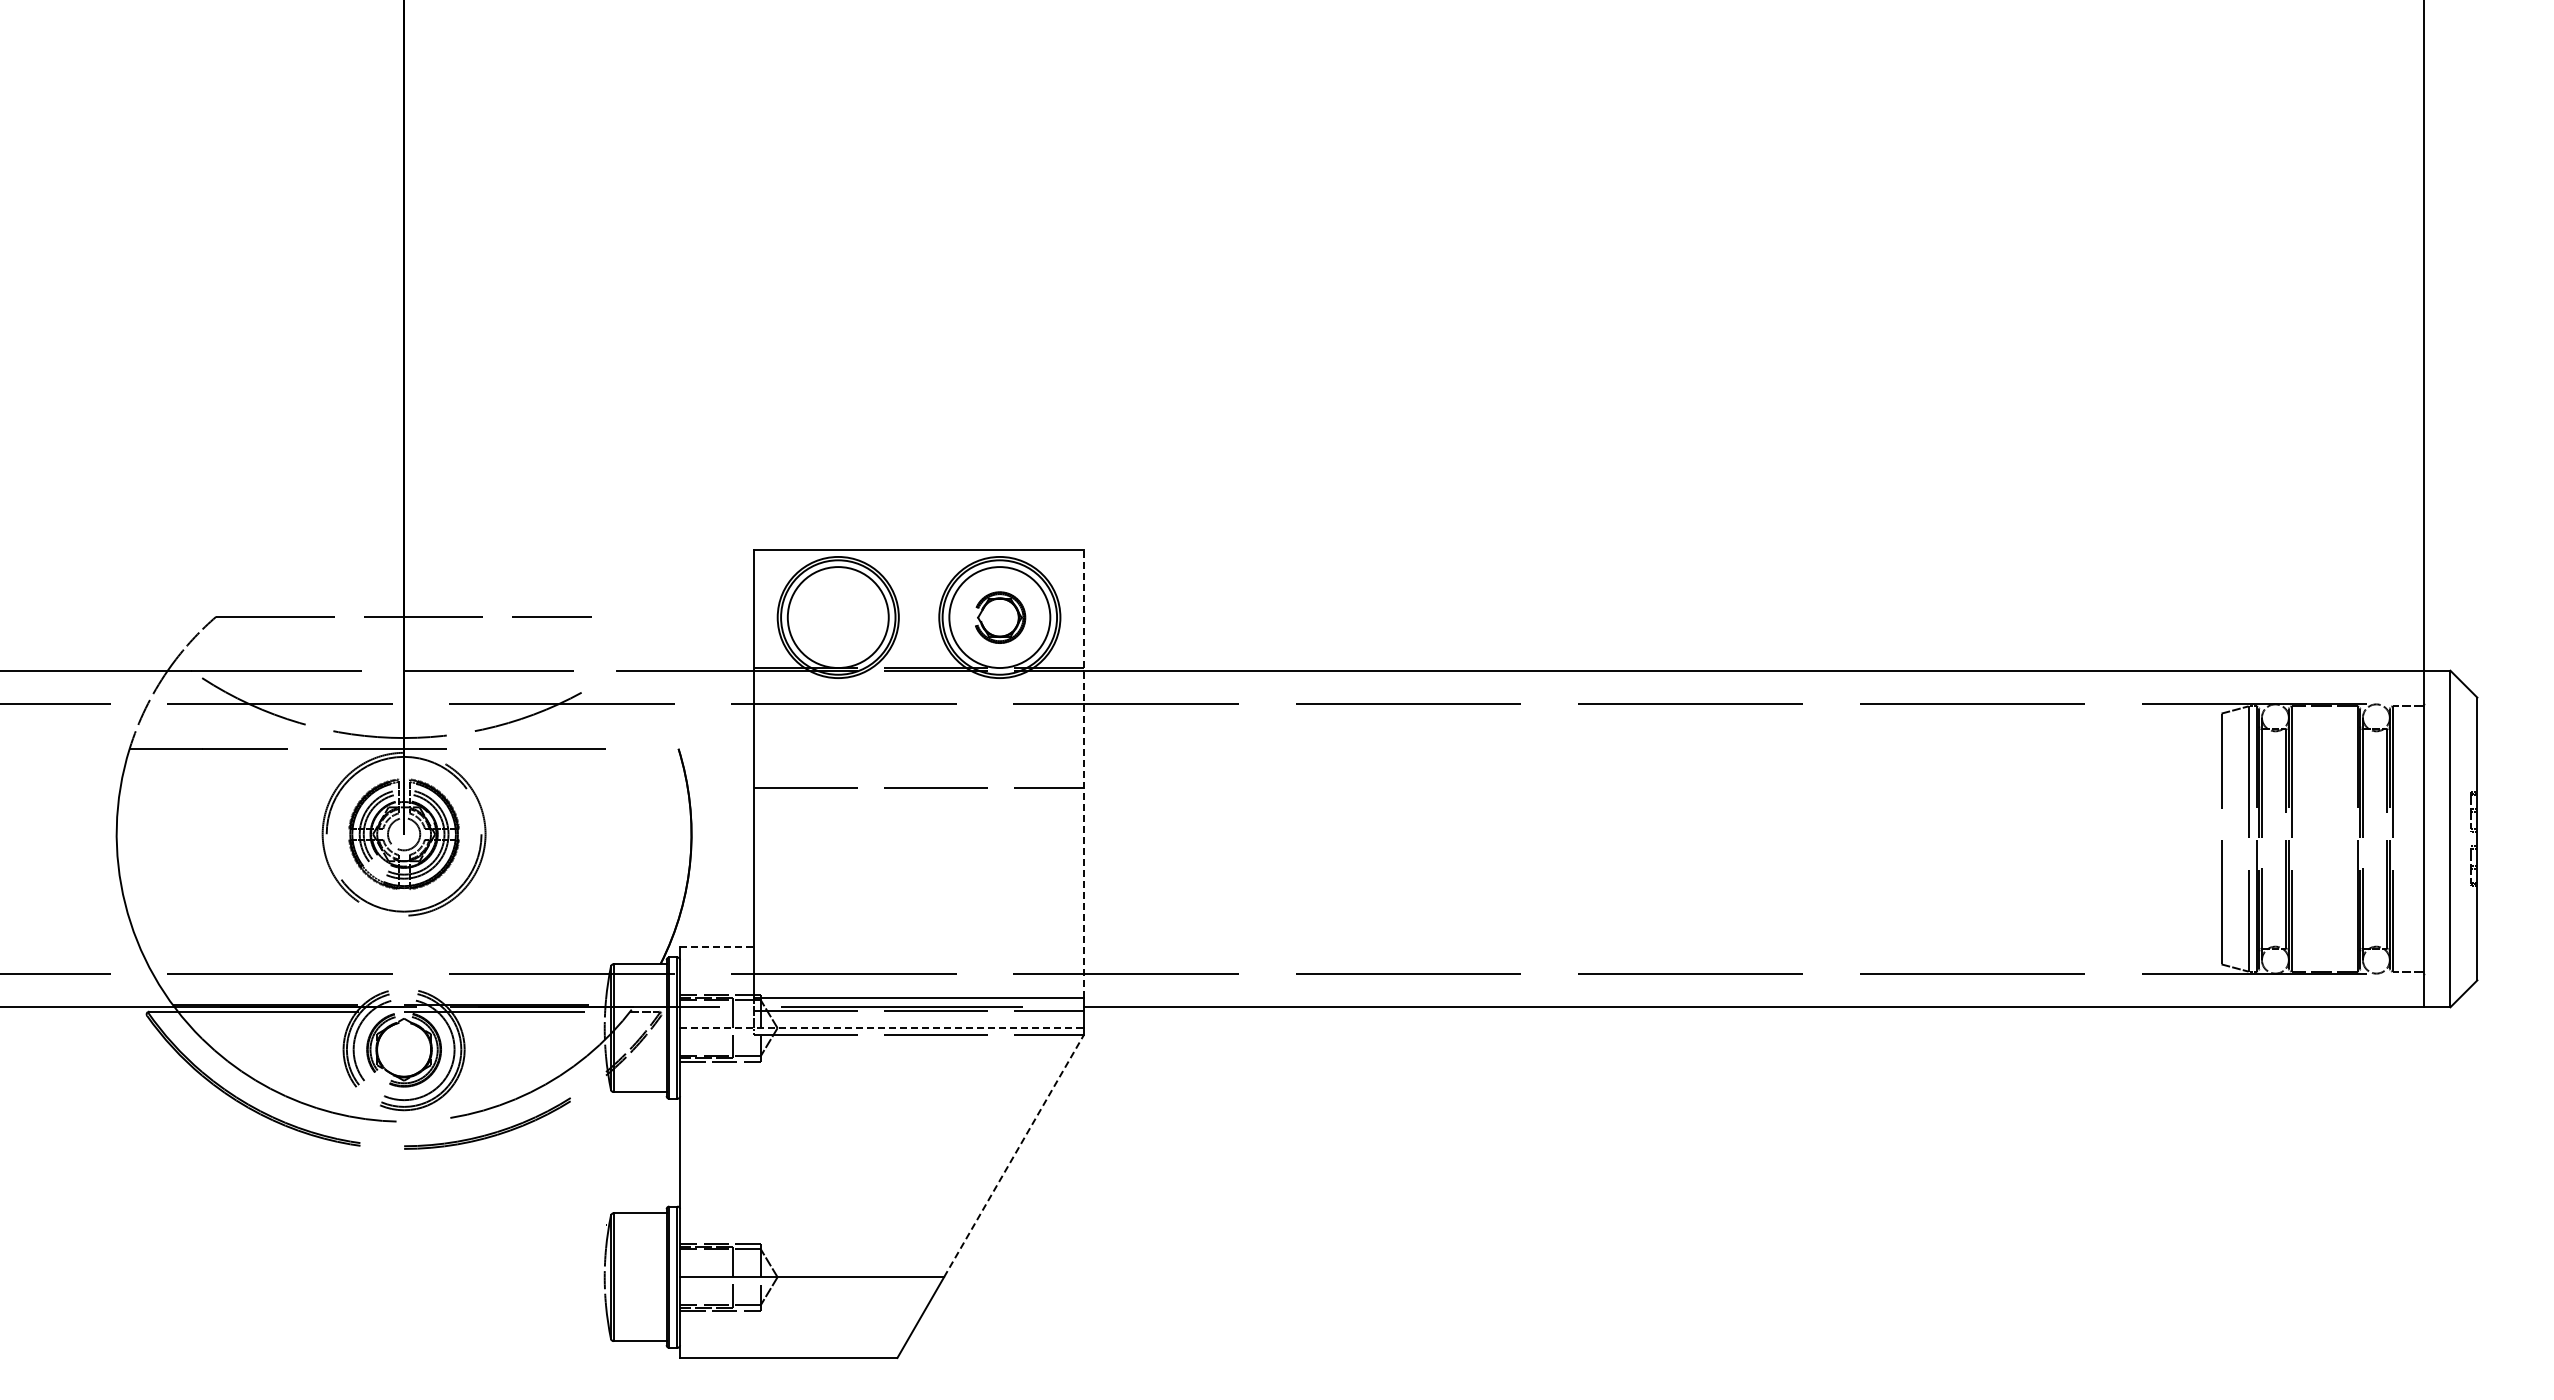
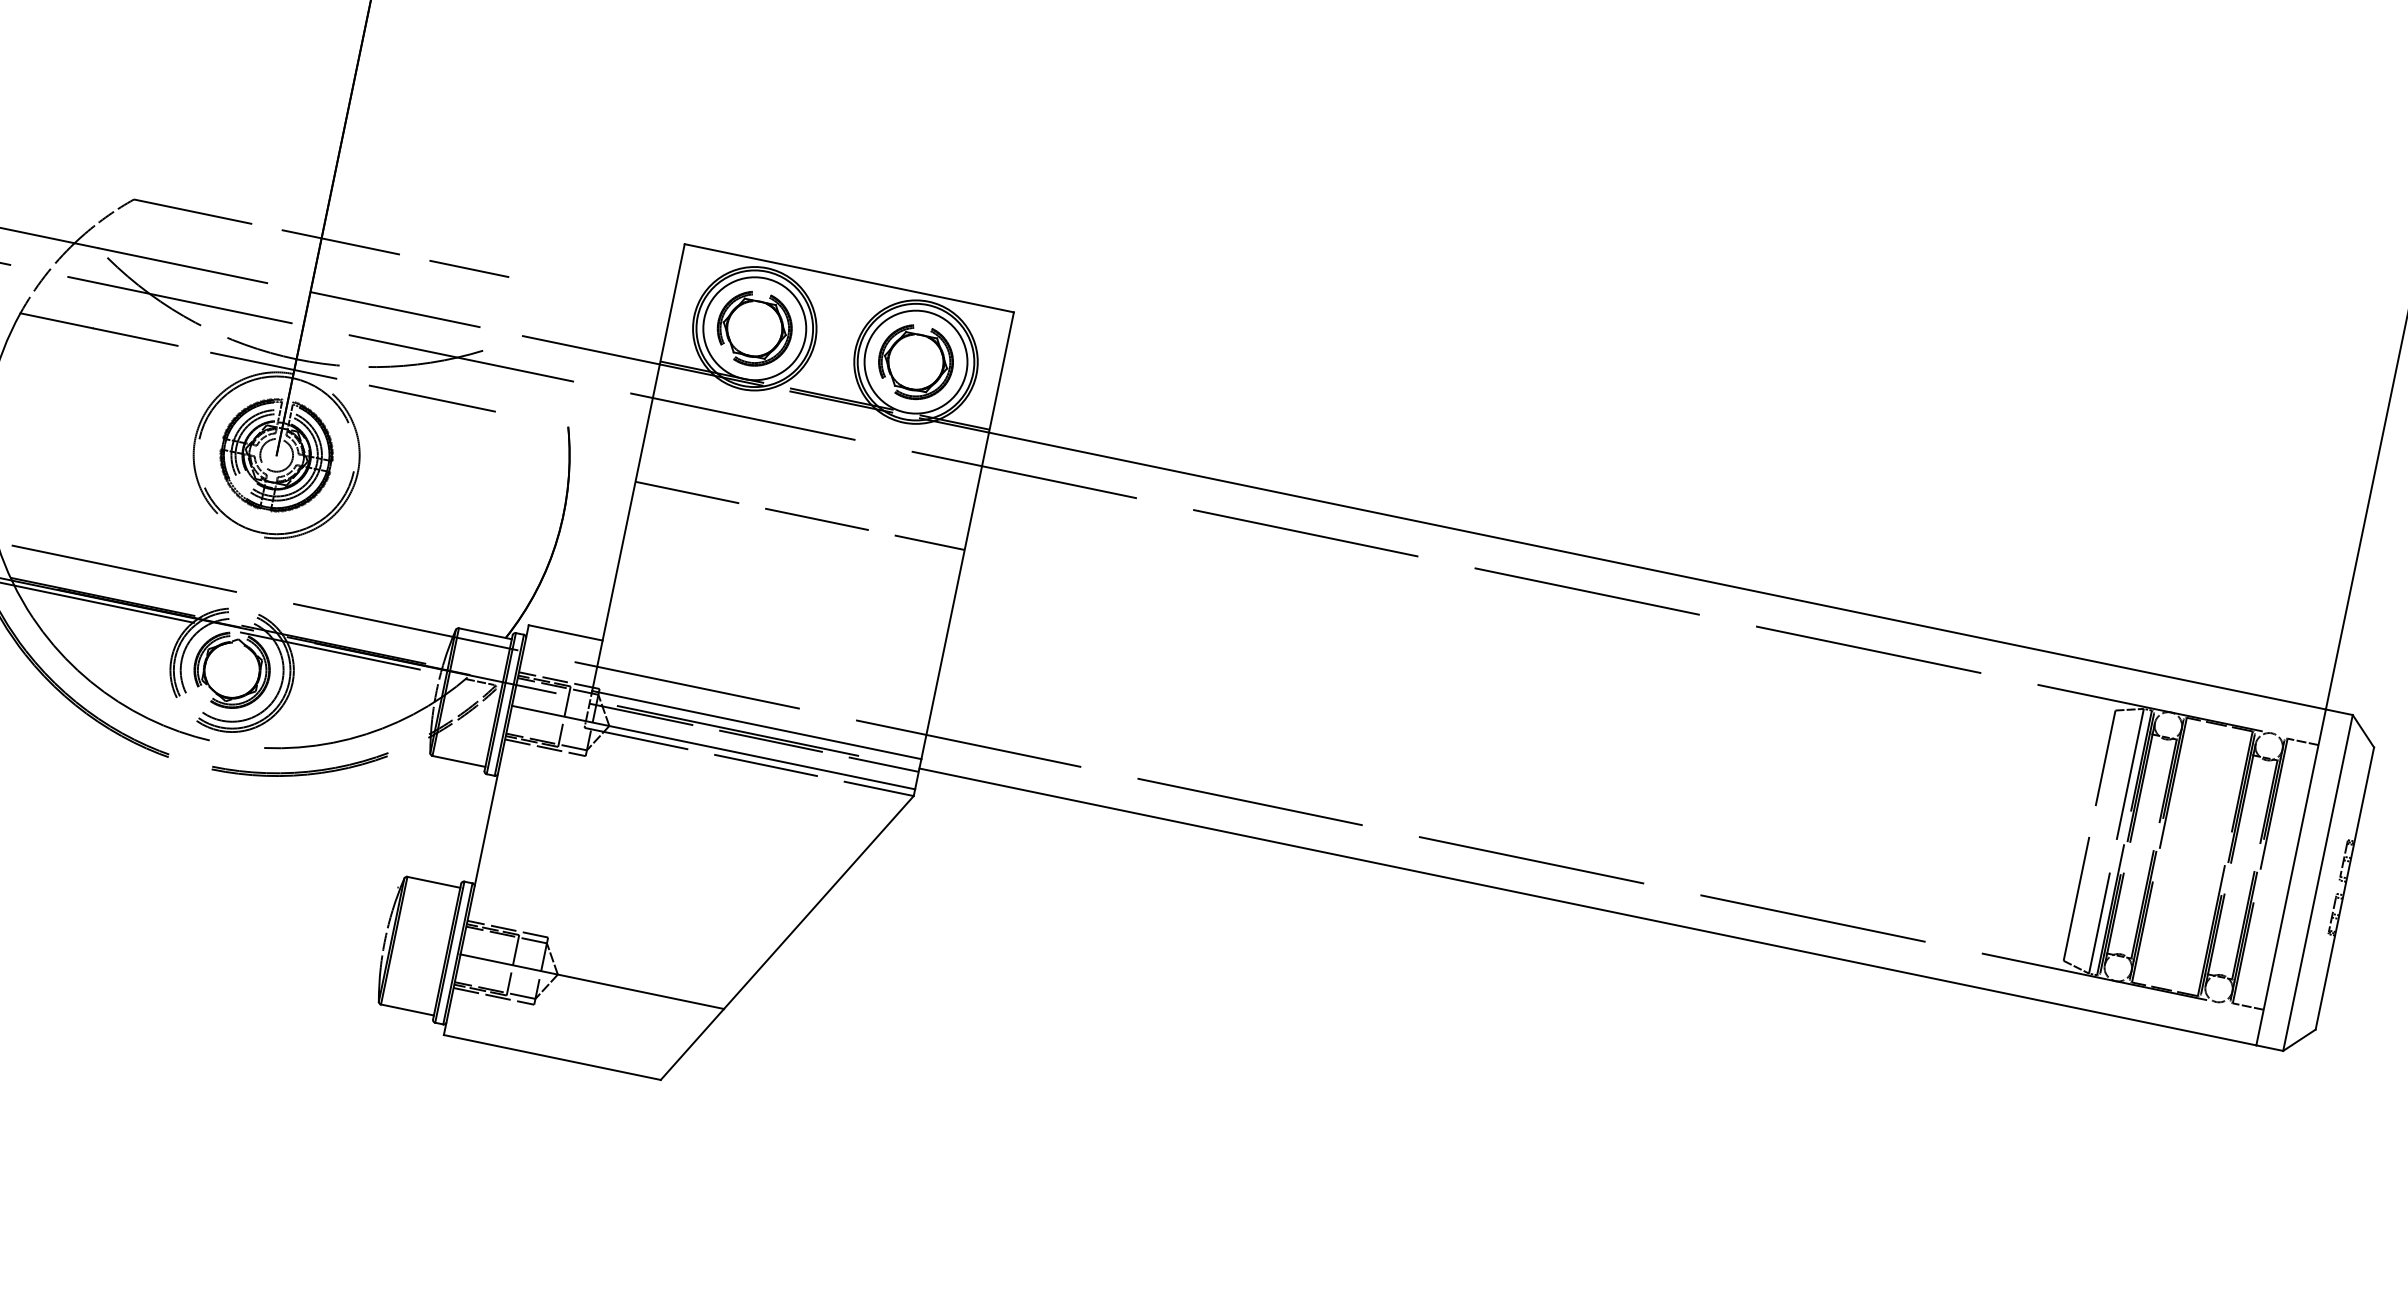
part: (838, 617) -> (755, 328), added
part: (999, 617) -> (915, 362), size x1.43
line: (1083, 774) -> (967, 536), dashed -> solid
line: (717, 947) -> (566, 633), dashed -> solid
line: (882, 1028) -> (713, 748), dashed -> solid
line: (1014, 1156) -> (819, 903), dashed -> solid

